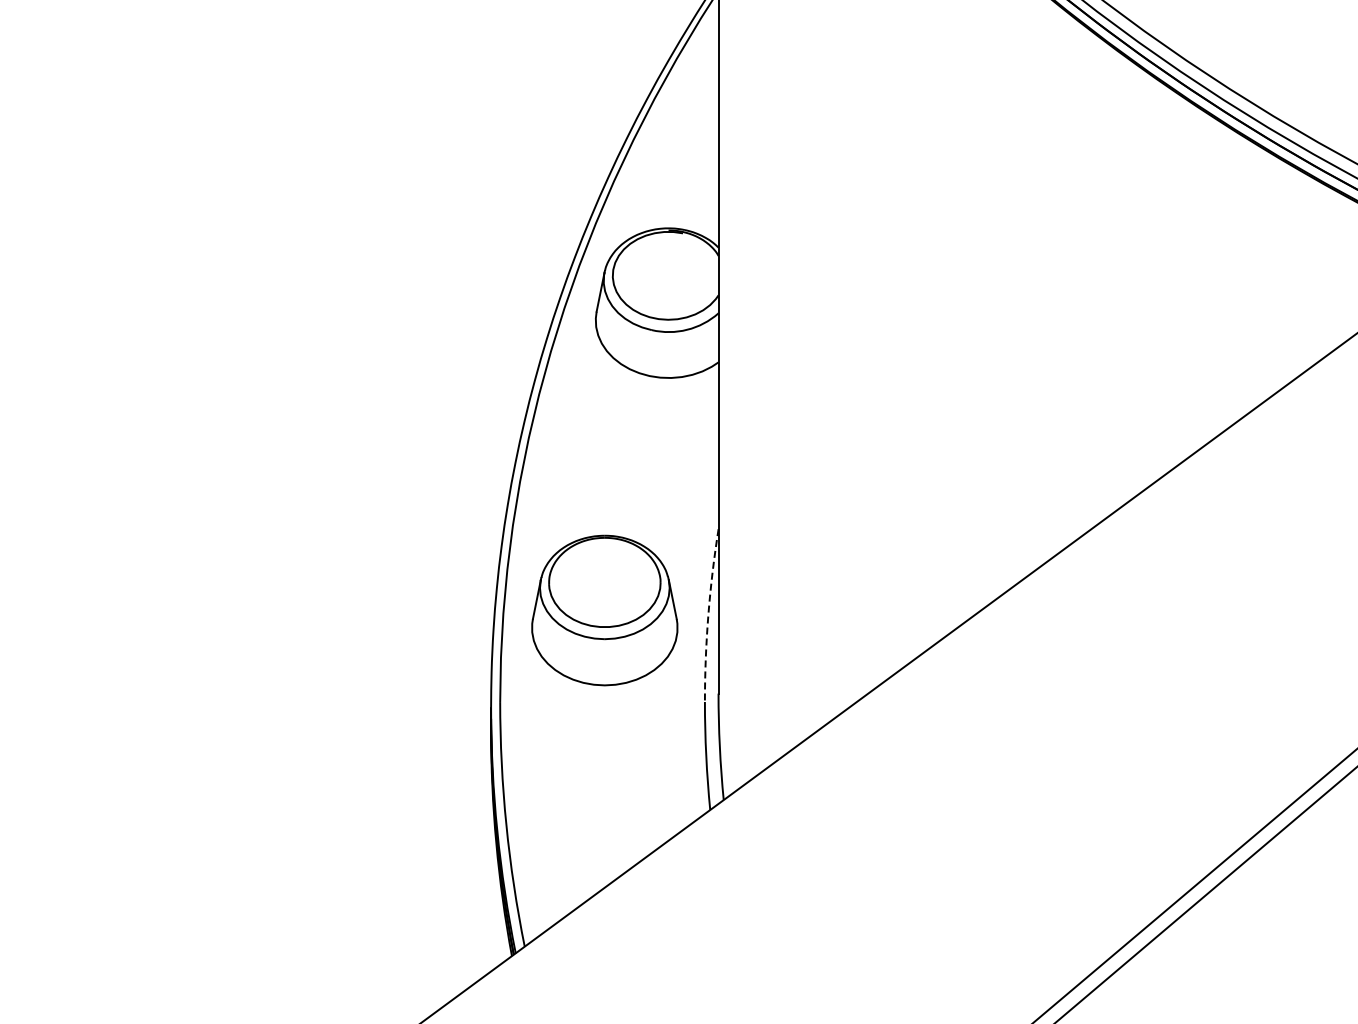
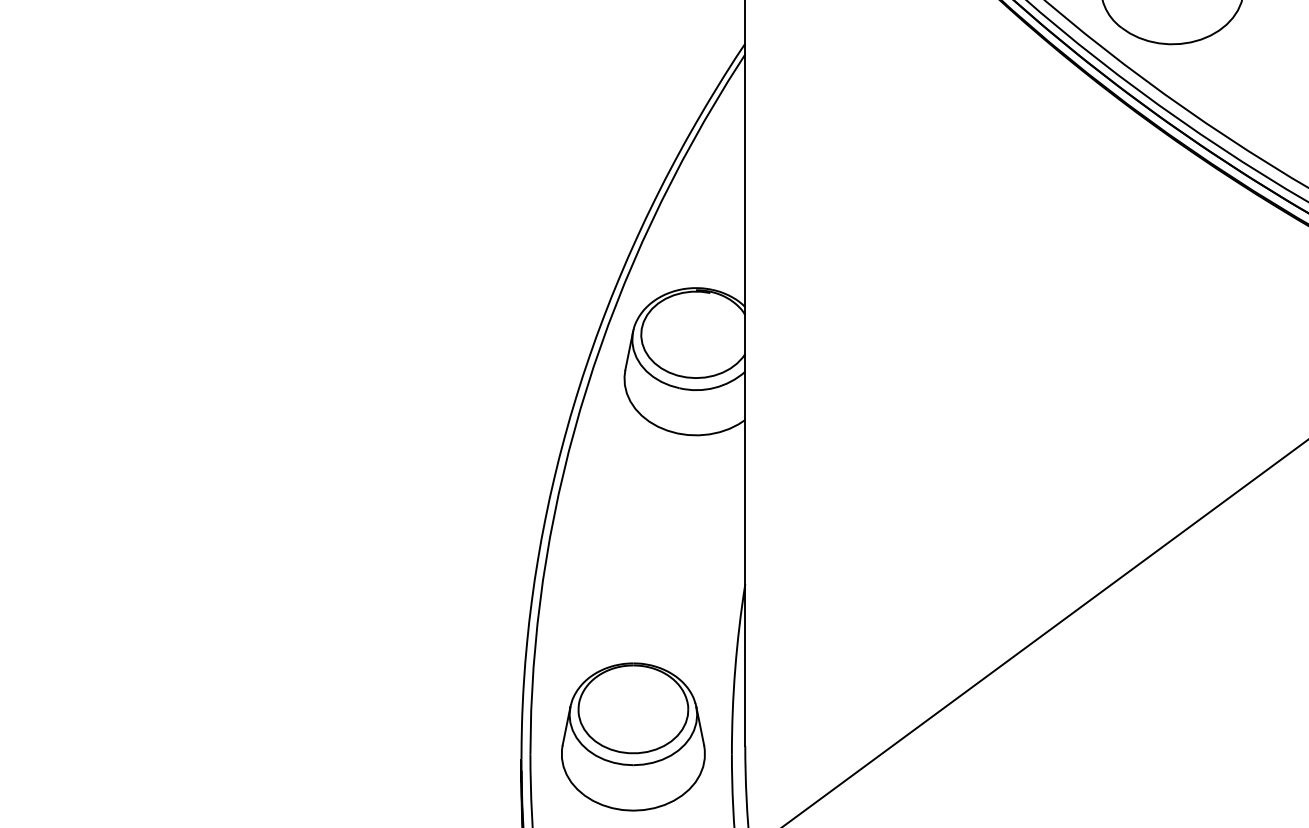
part: (604, 610) -> (633, 736), moved
arc: (708, 615) -> (735, 669), dashed -> solid

